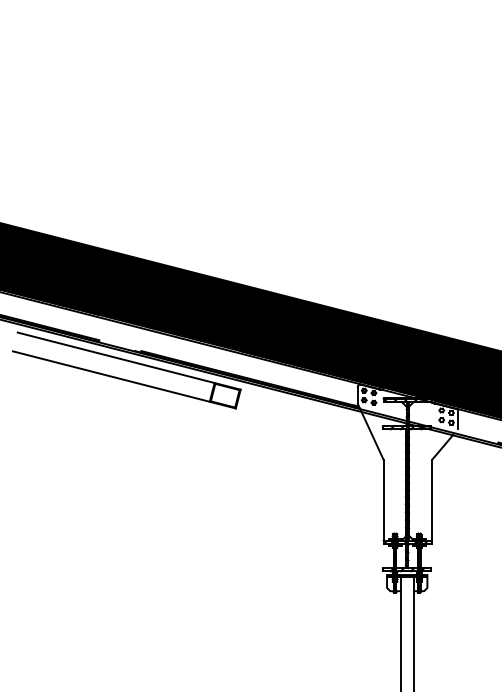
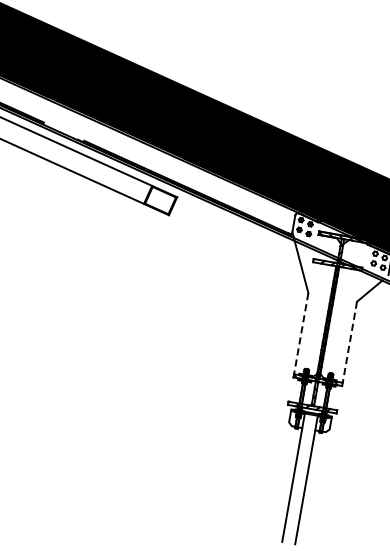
line: (383, 500) -> (301, 333), solid -> dashed
line: (432, 500) -> (350, 342), solid -> dashed

